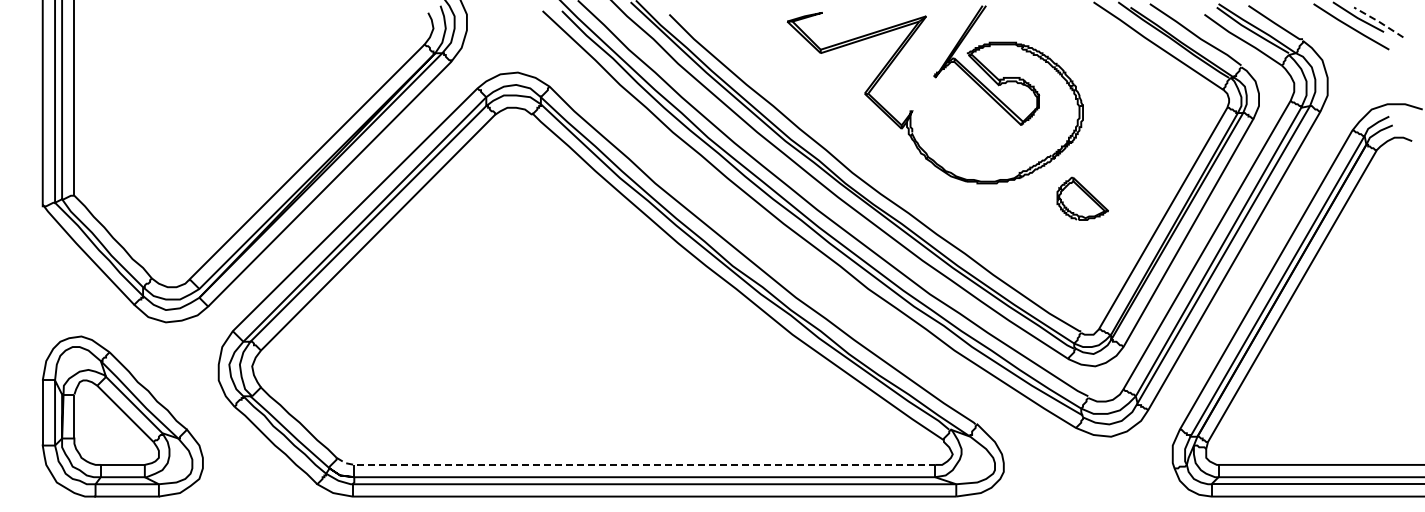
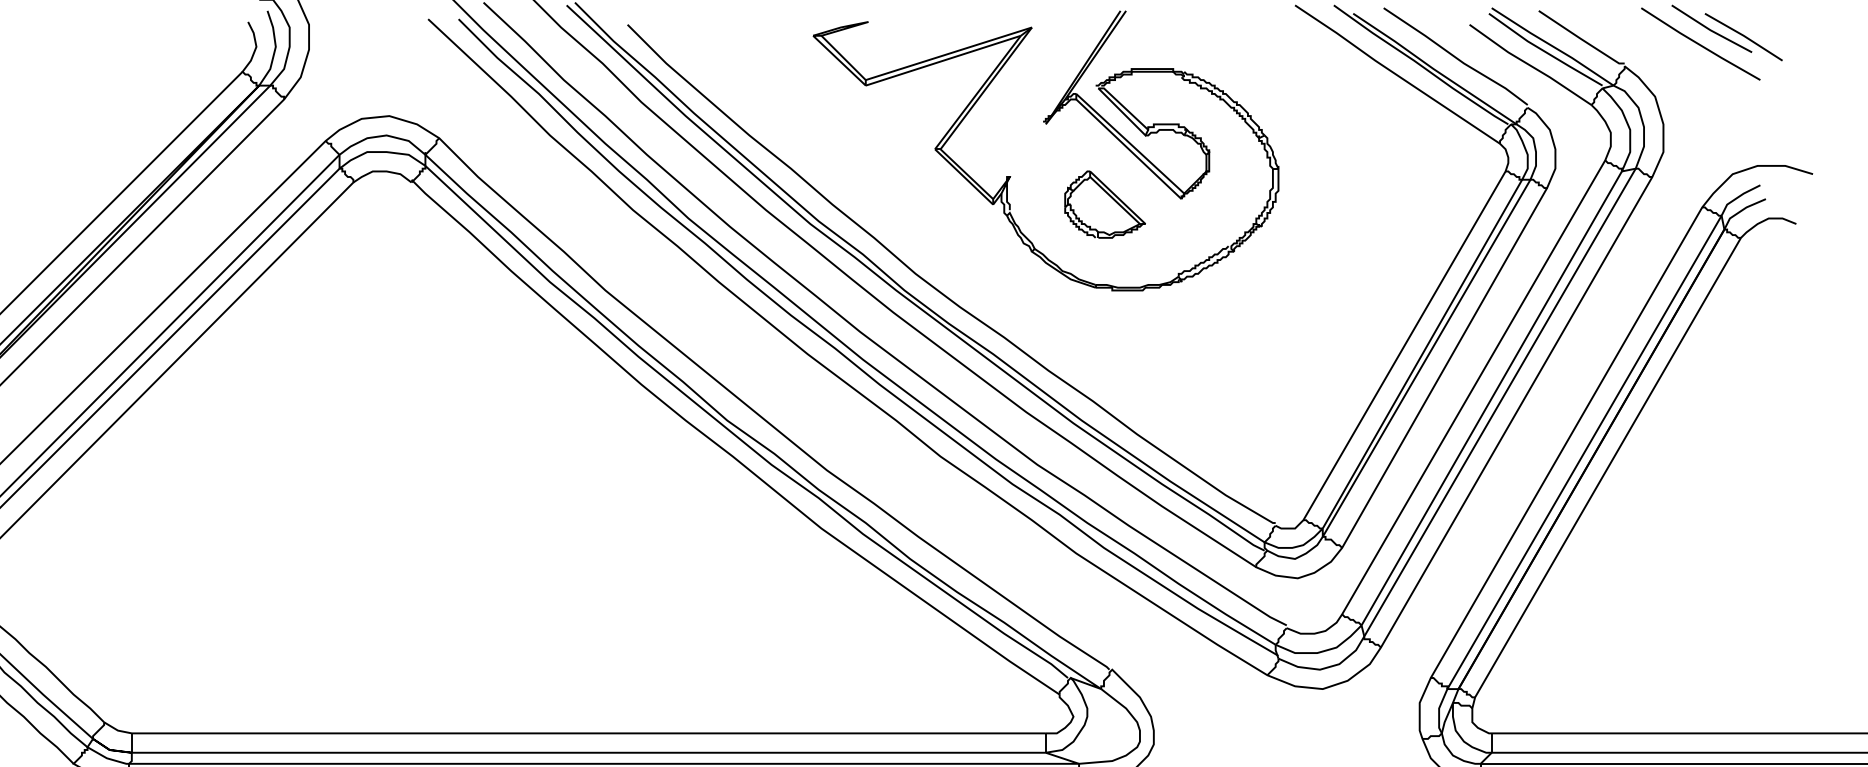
line: (1378, 21) -> (1743, 35), dashed -> solid
part: (1082, 198) -> (1104, 204), moved
line: (634, 464) -> (572, 732), dashed -> solid

